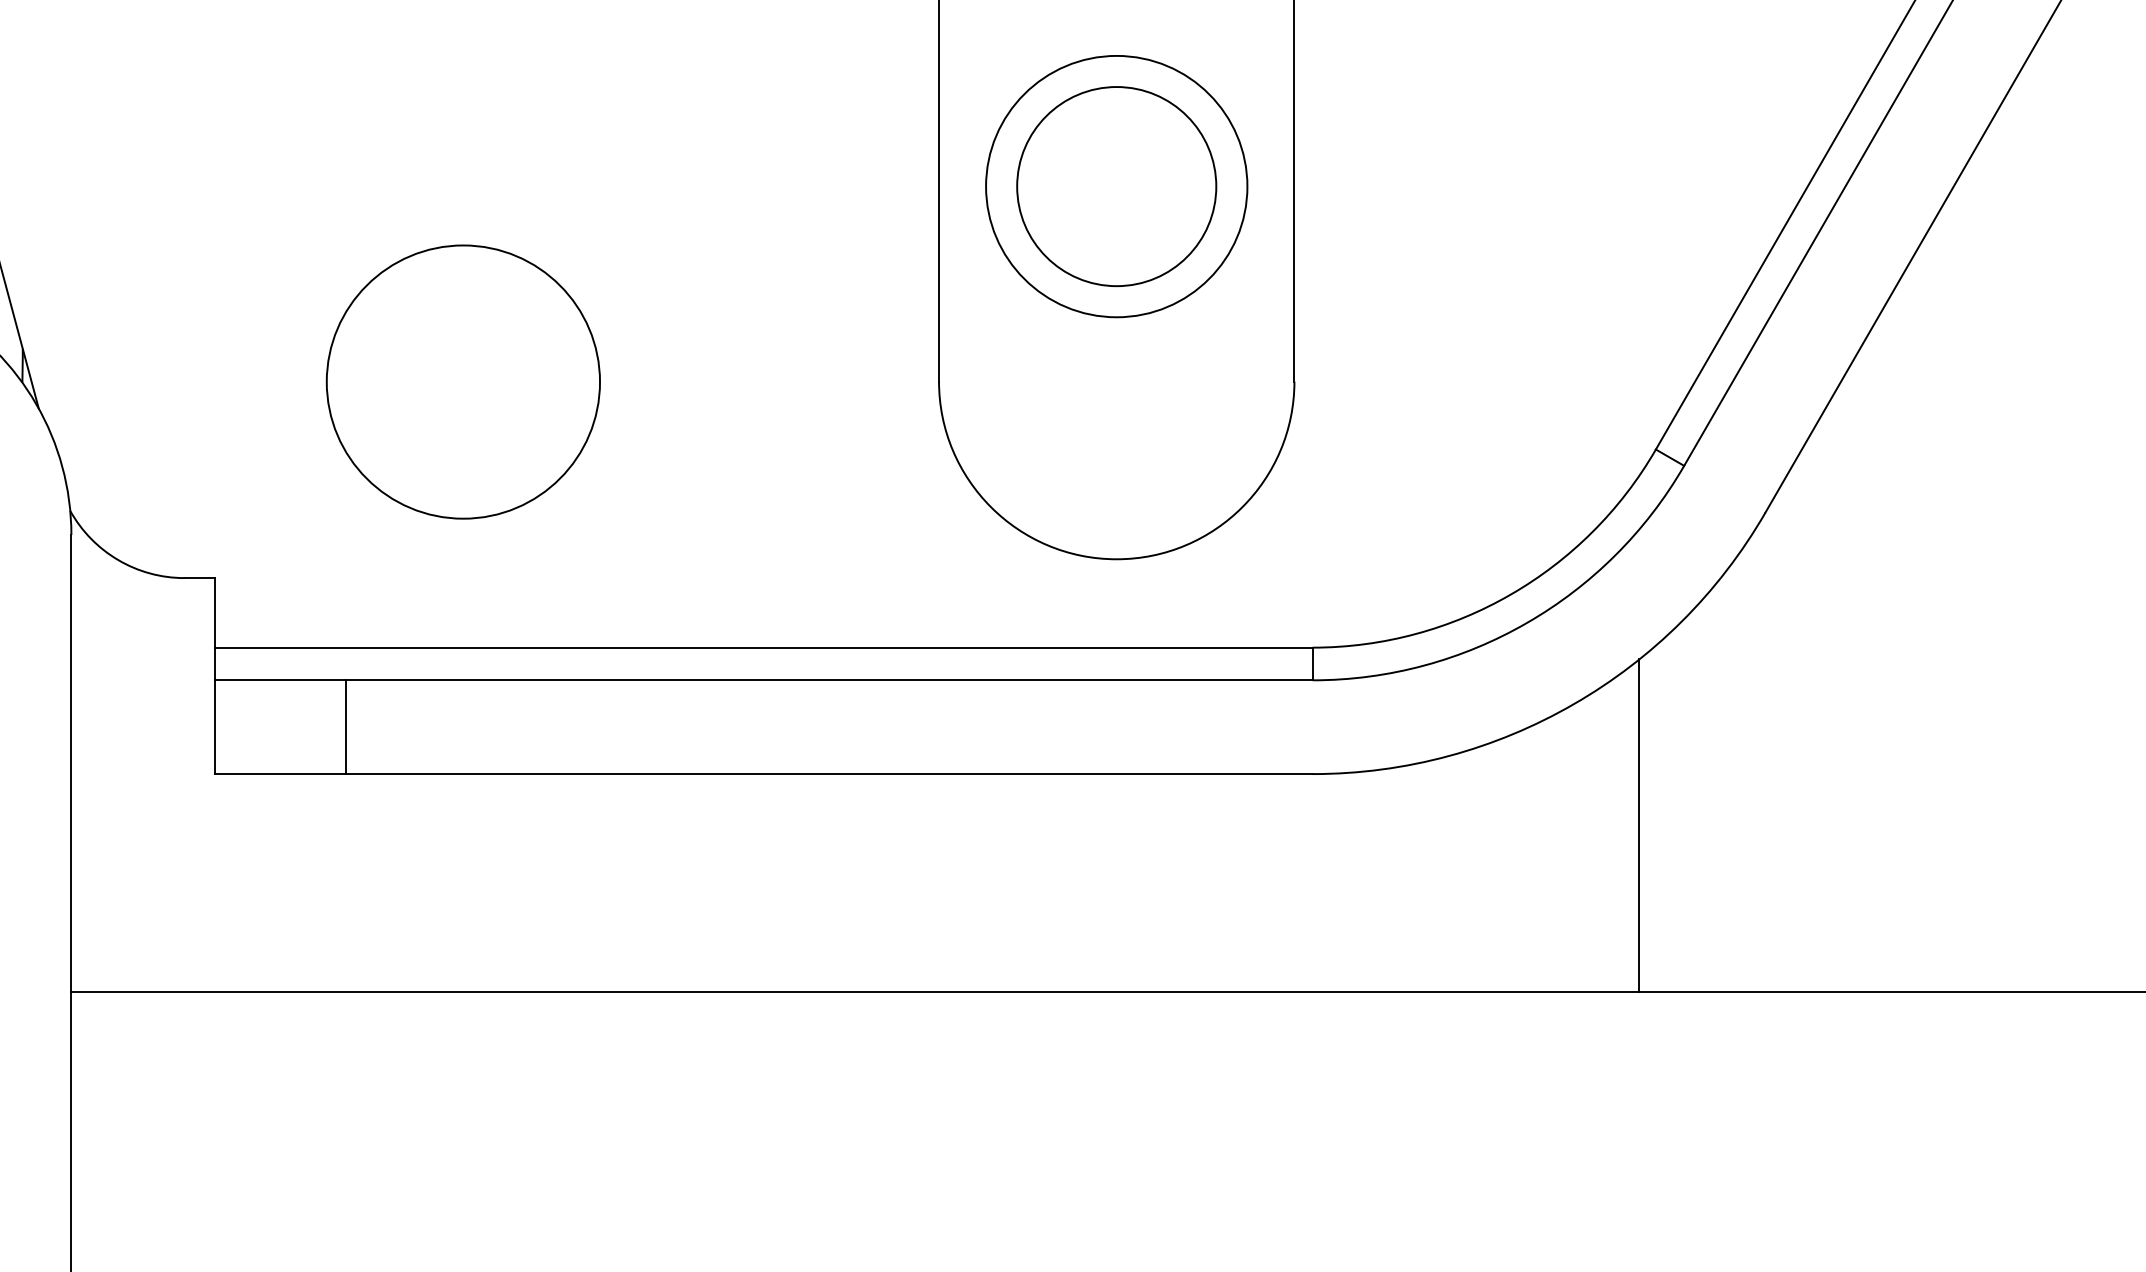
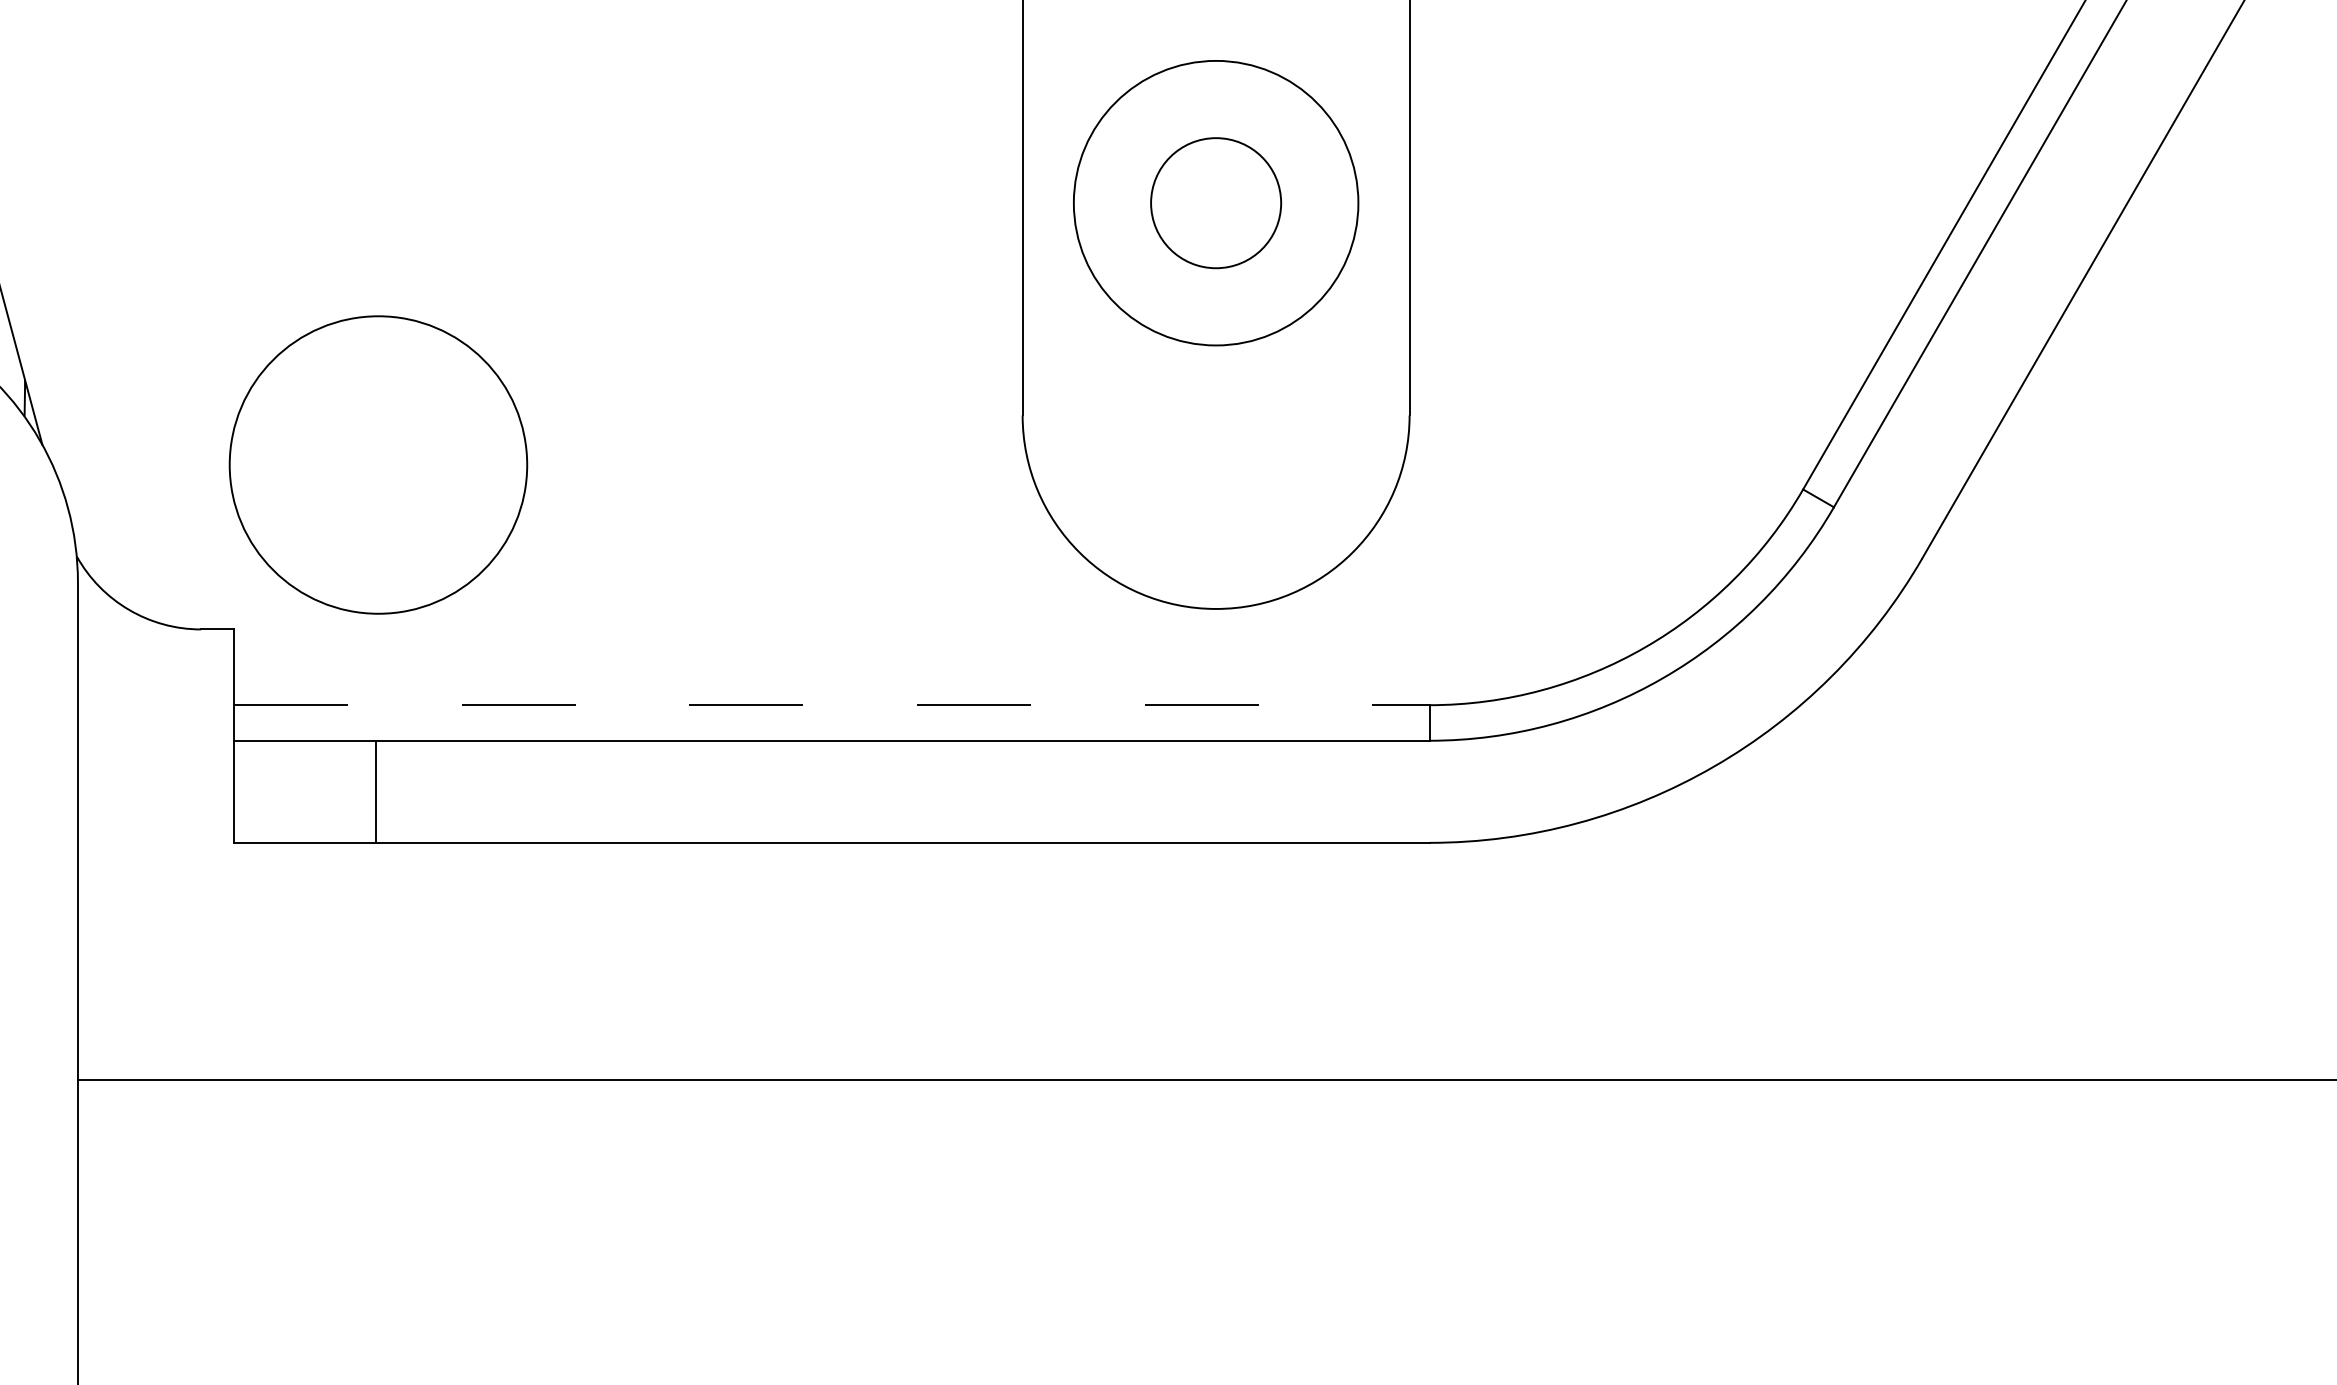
circle: (1116, 186) -> (1215, 203), size x0.6
circle: (462, 381) -> (377, 464), moved
line: (763, 647) -> (831, 705), solid -> dashed
line: (1639, 825) -> (1785, 898), removed

